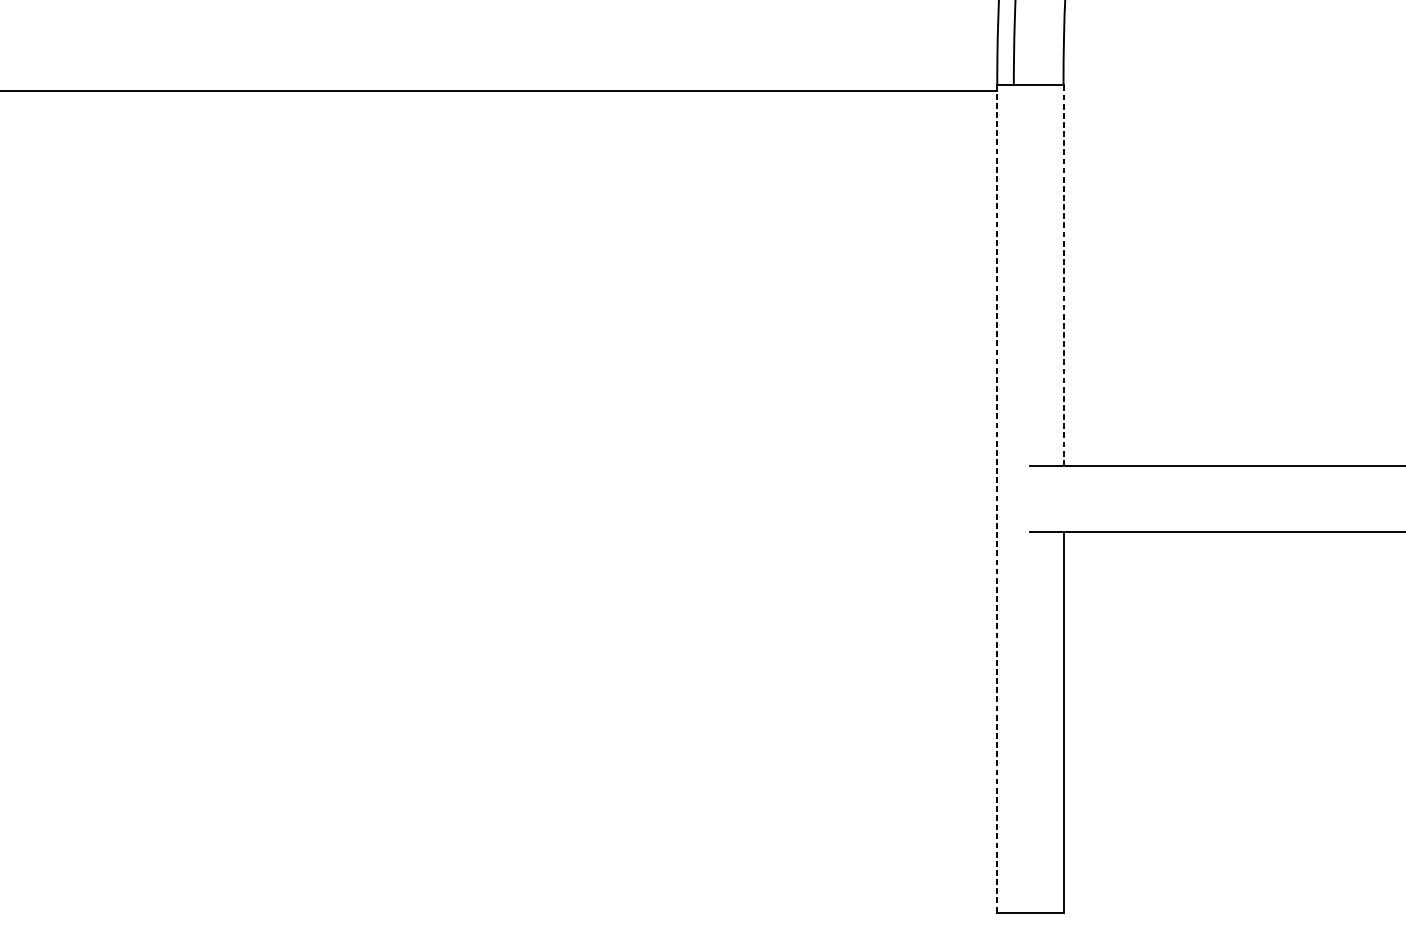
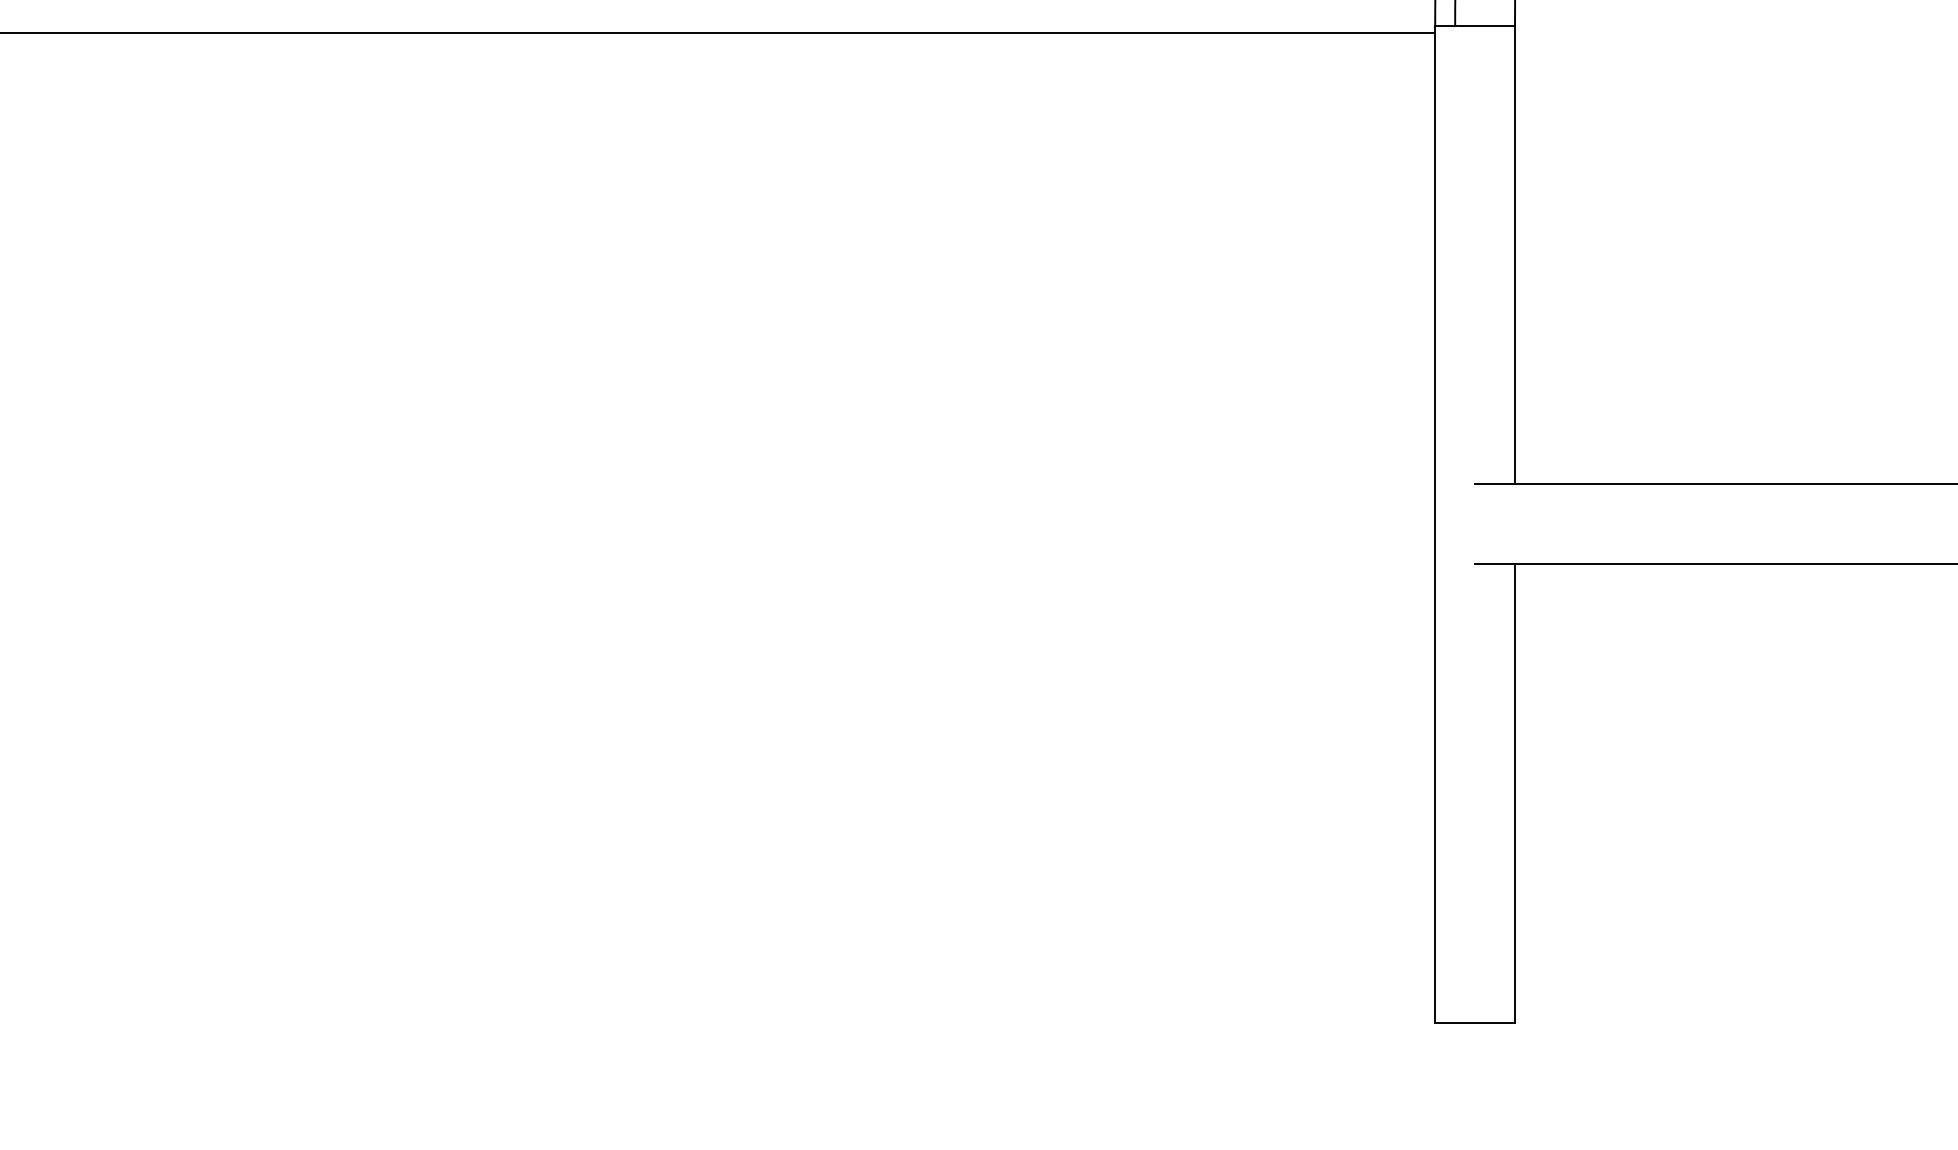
line: (1063, 274) -> (1515, 254), dashed -> solid
line: (997, 498) -> (1435, 524), dashed -> solid

